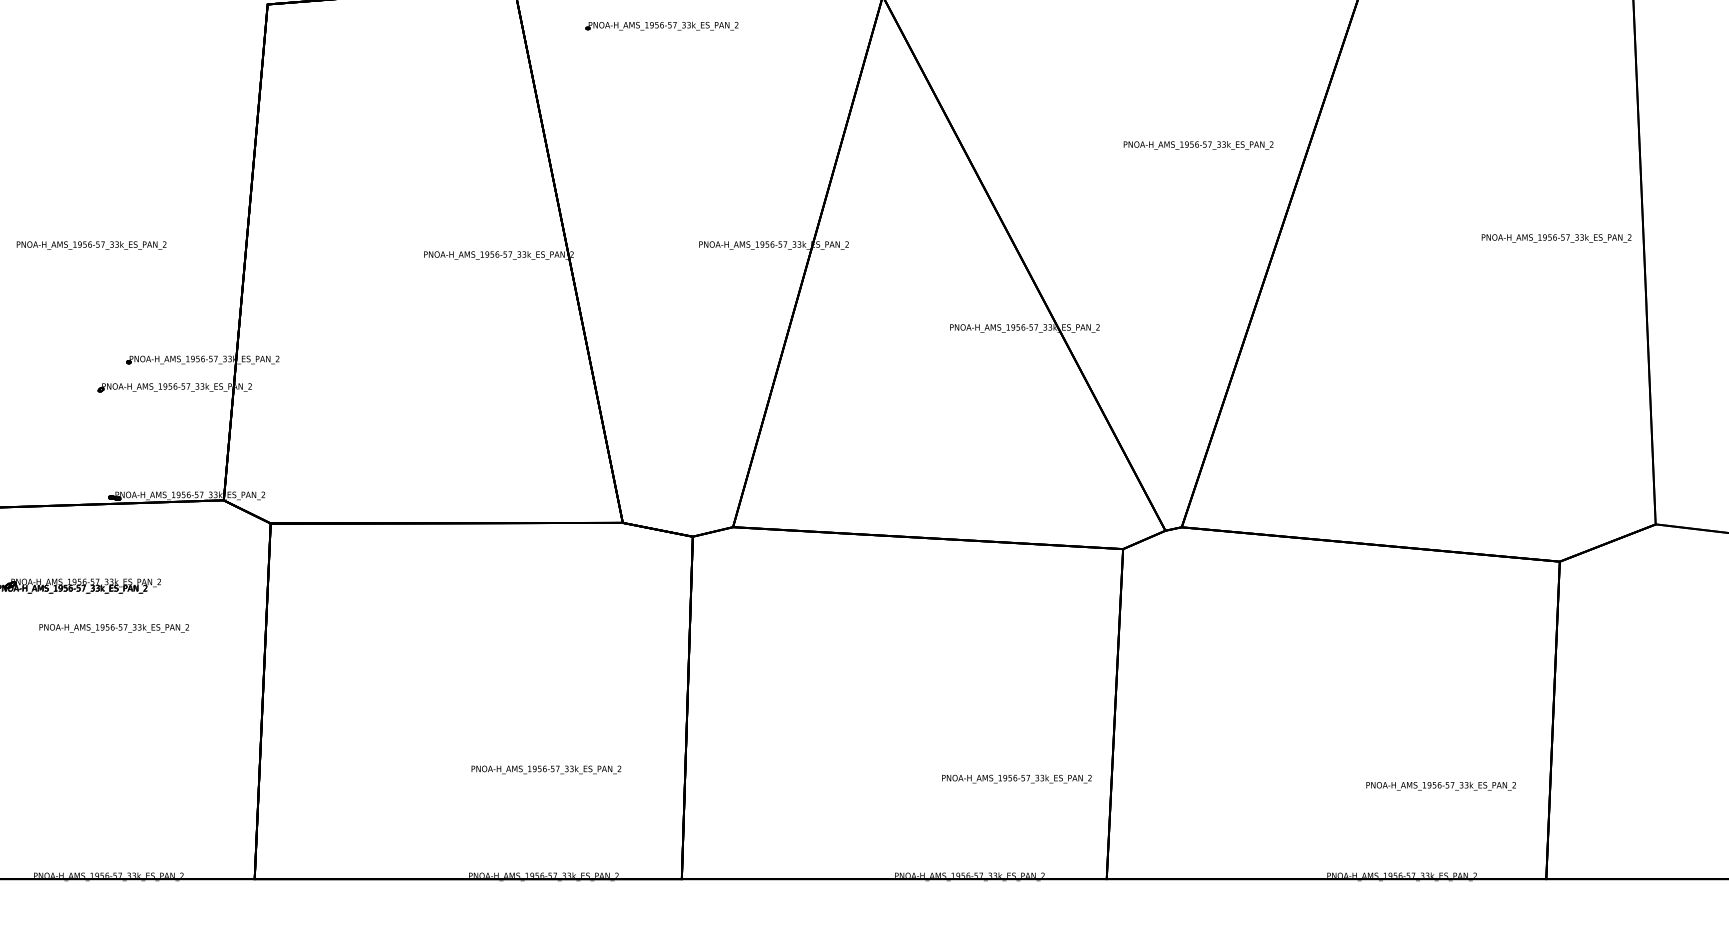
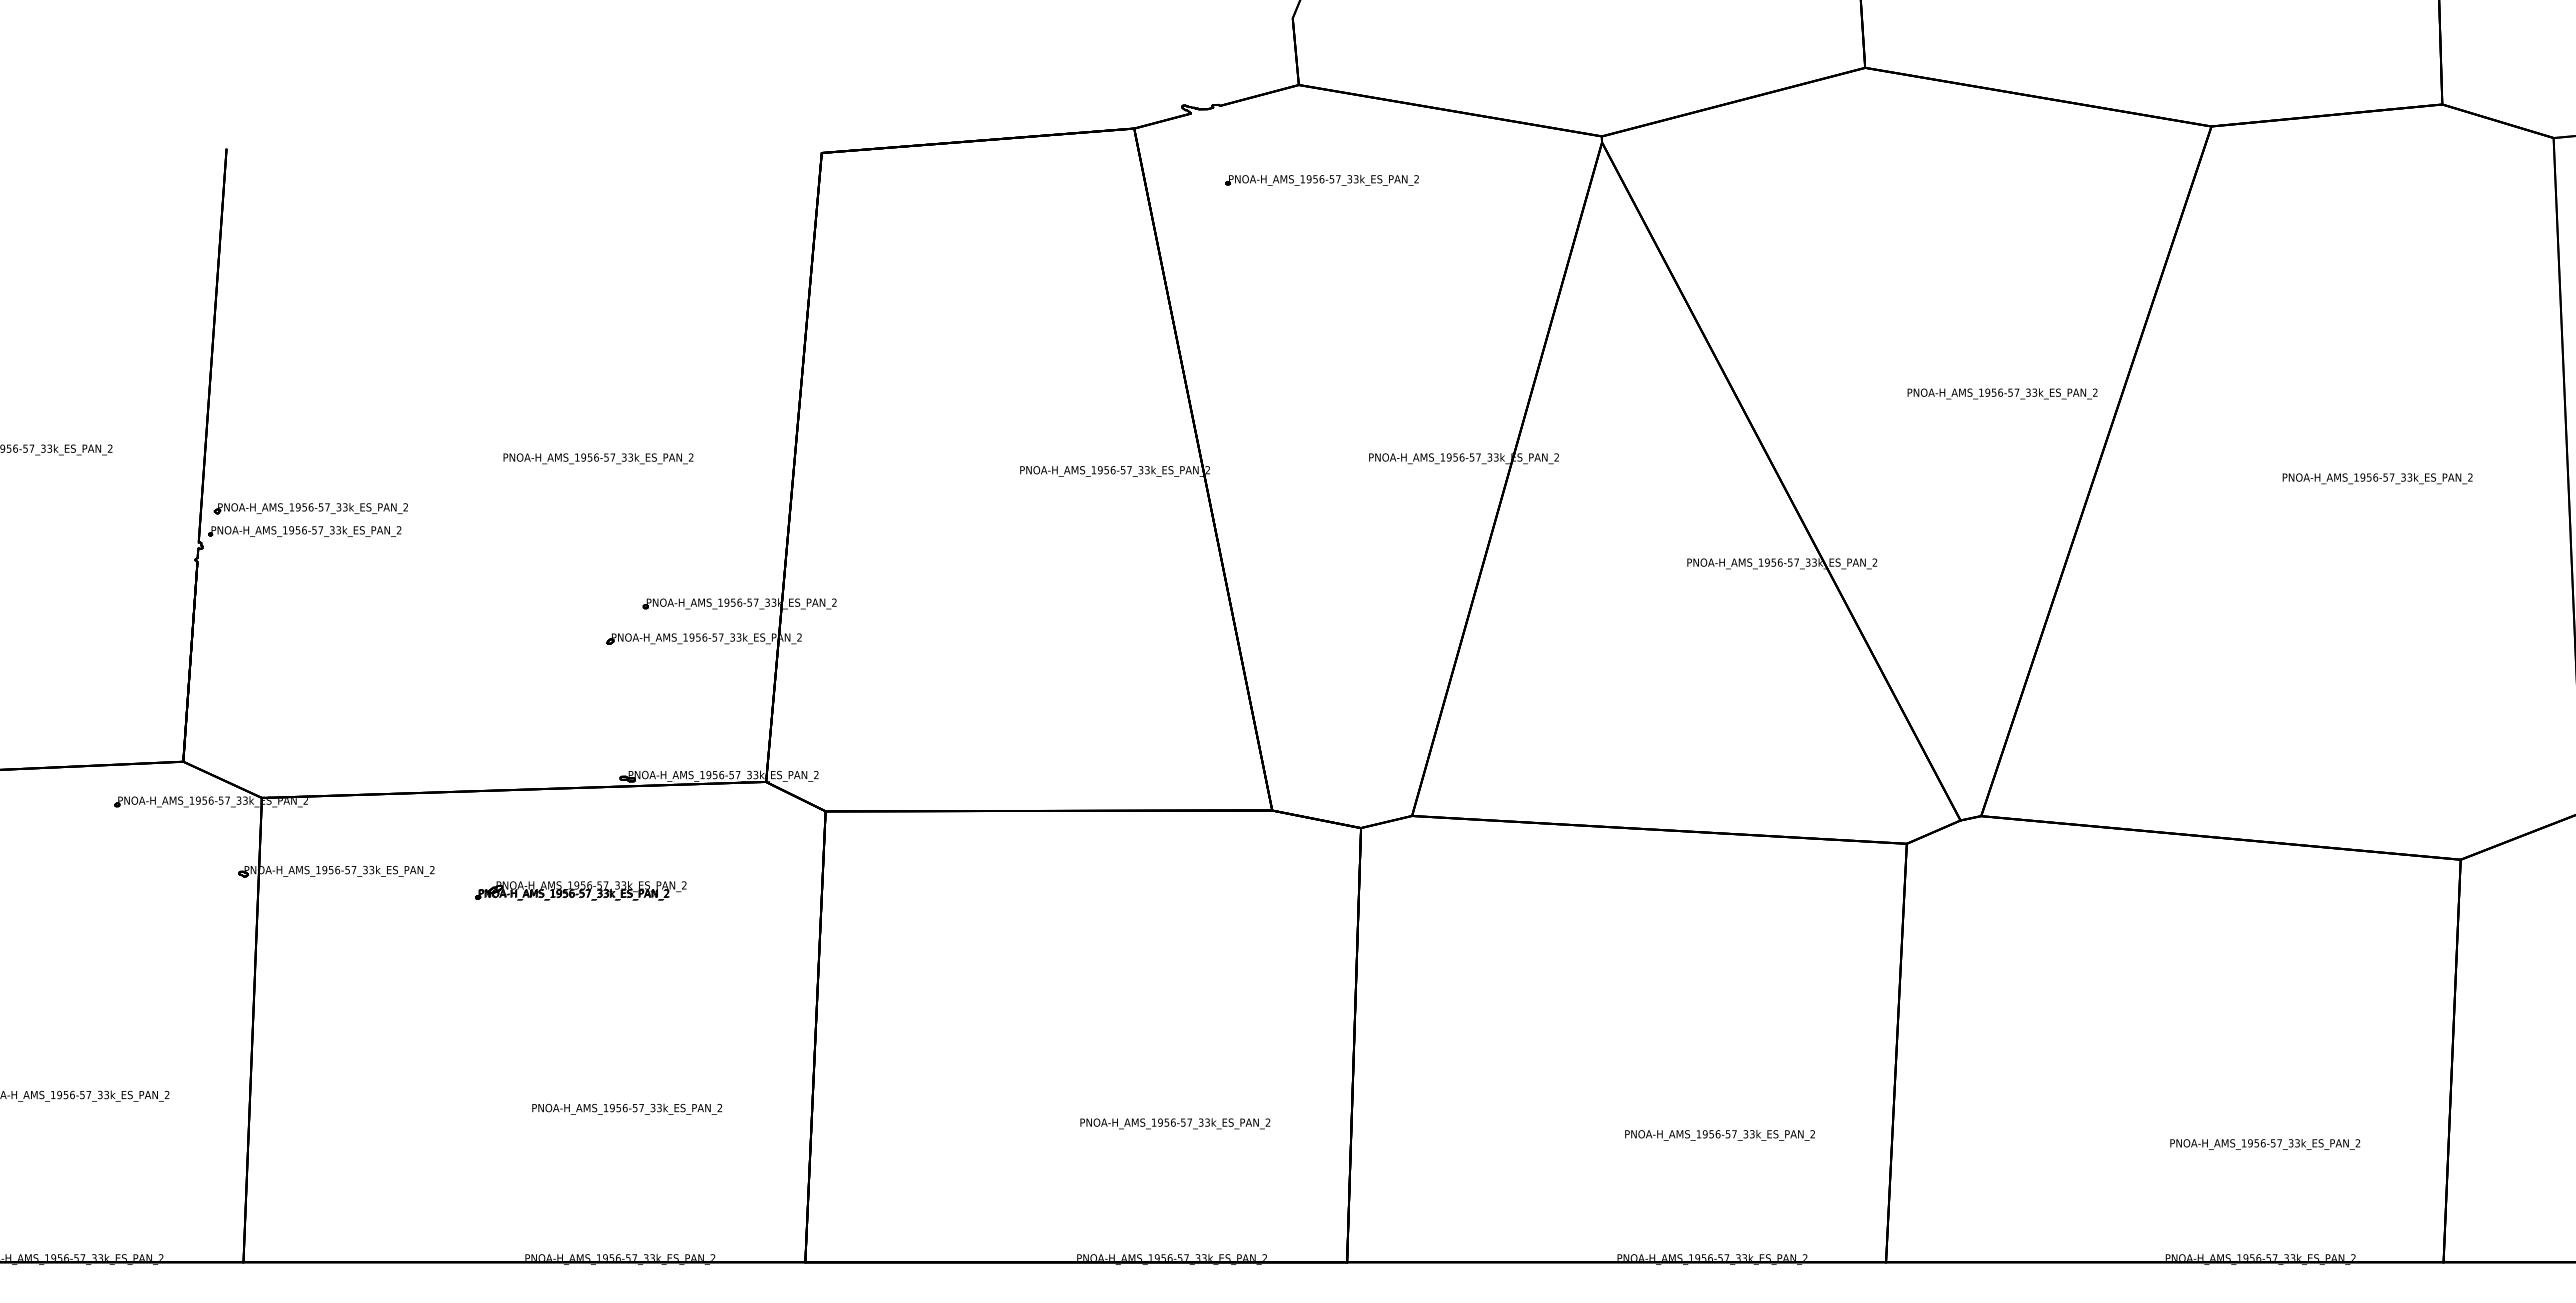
text: (1198, 145) -> (2002, 393), moved
text: (1556, 238) -> (2377, 478), moved
text: (114, 627) -> (627, 1108), moved
text: (1016, 779) -> (1719, 1135), moved
text: (1441, 786) -> (2265, 1144), moved

